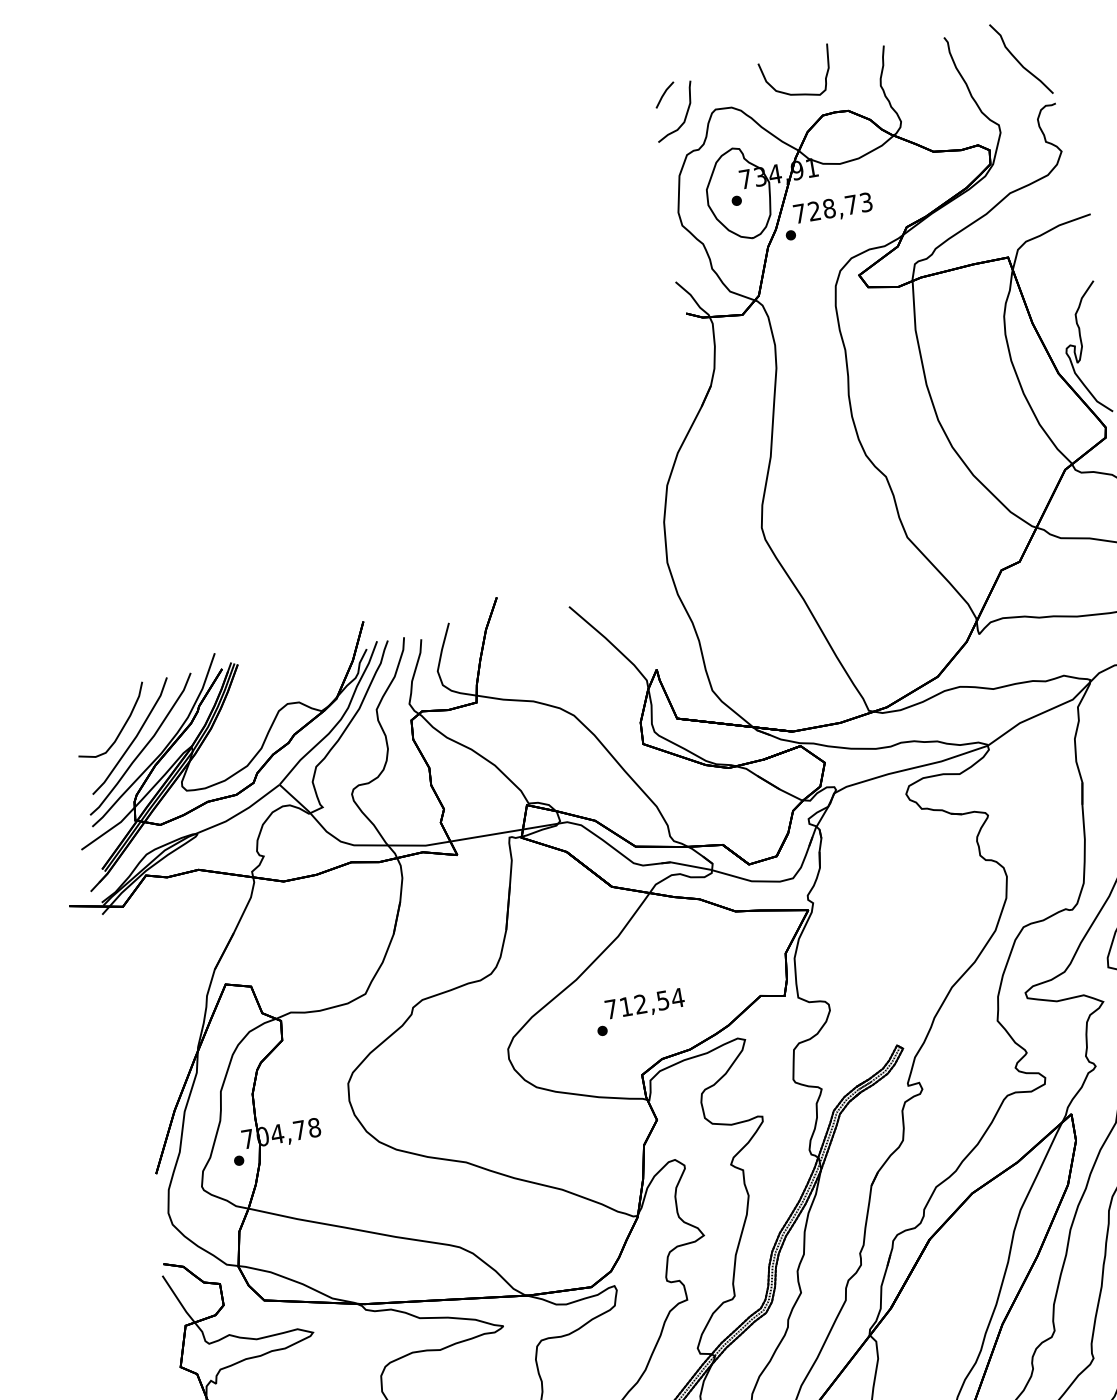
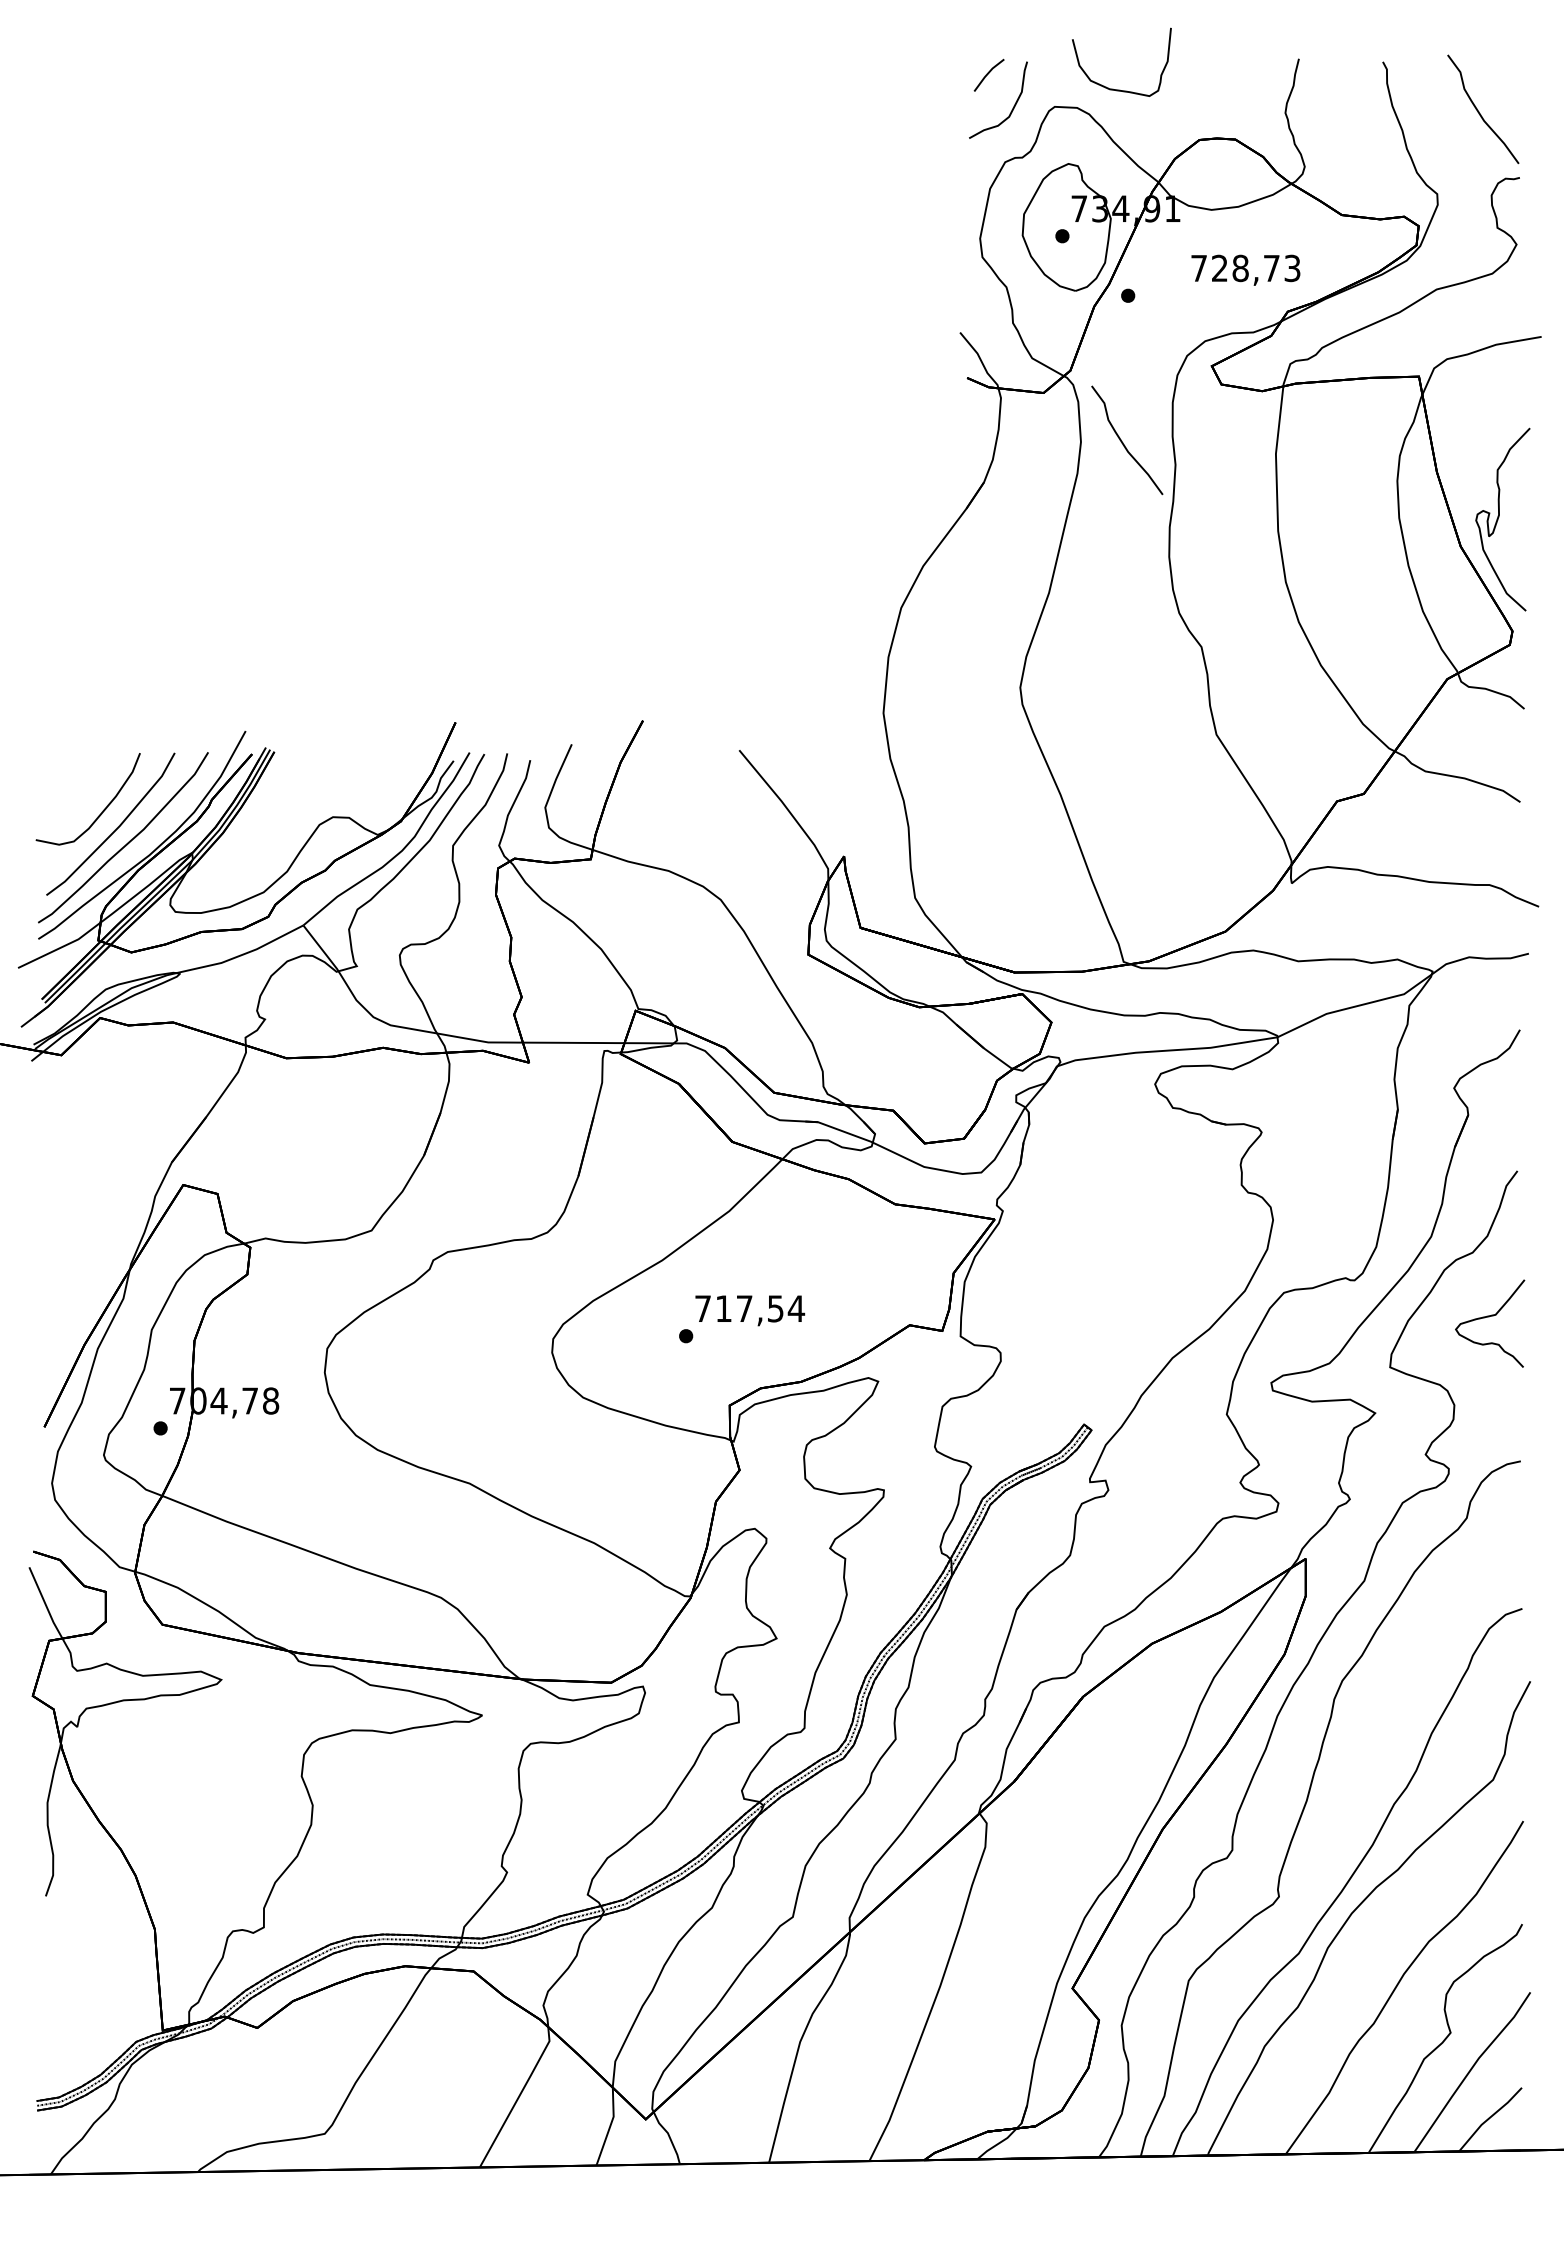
curve: (798, 93) -> (1120, 89), moved
text: (832, 208) -> (1245, 269), moved
curve: (805, 340) -> (1123, 442), added
text: (640, 1004) -> (744, 1308), 712,54 -> 717,54

